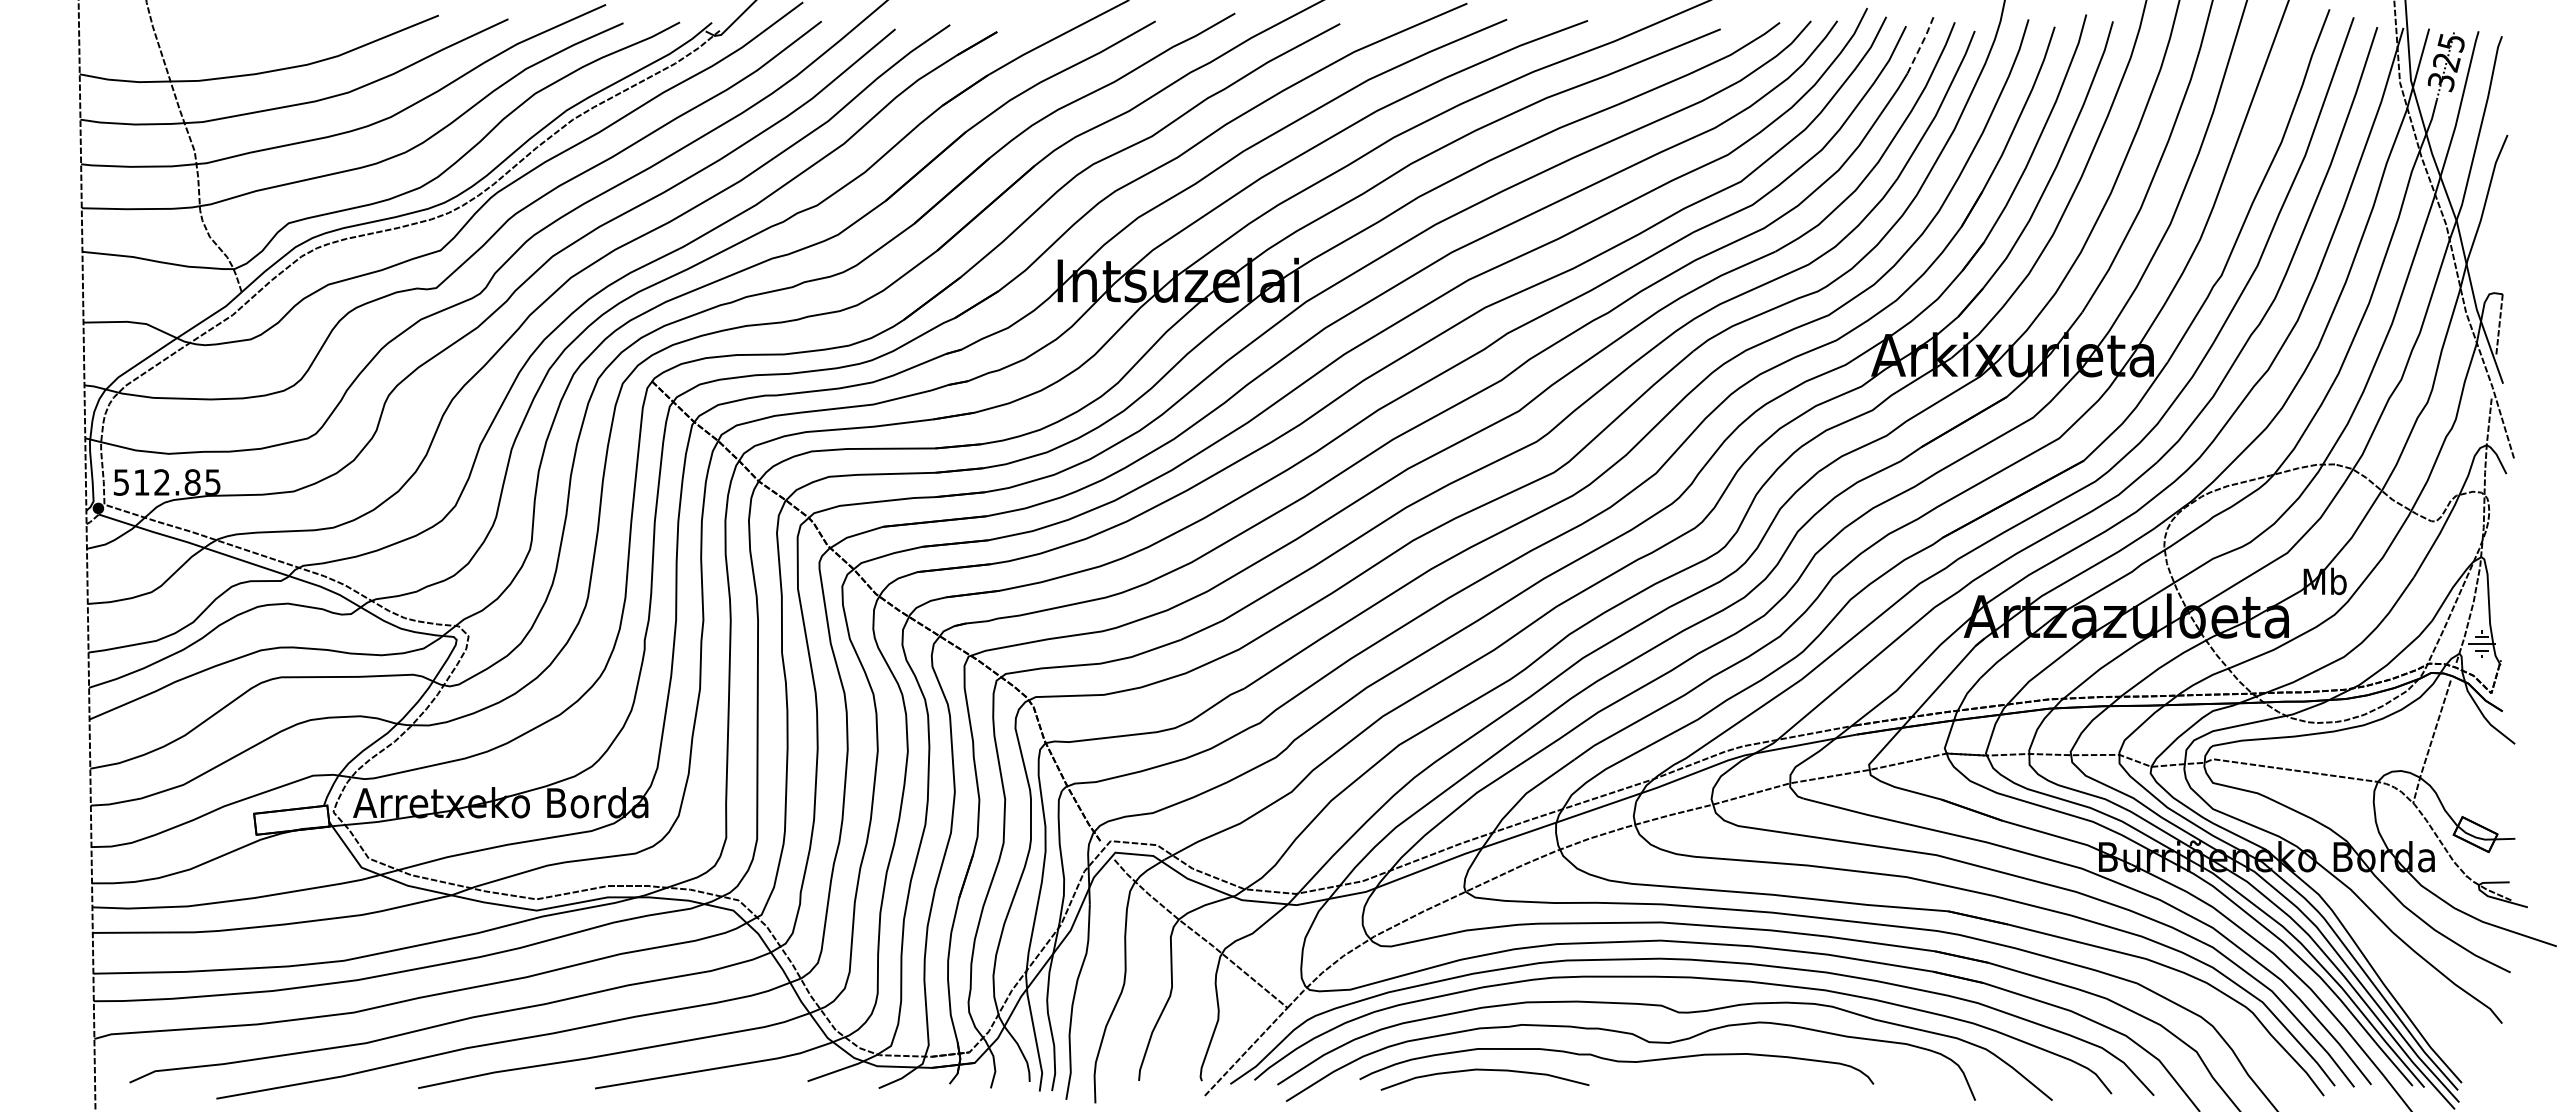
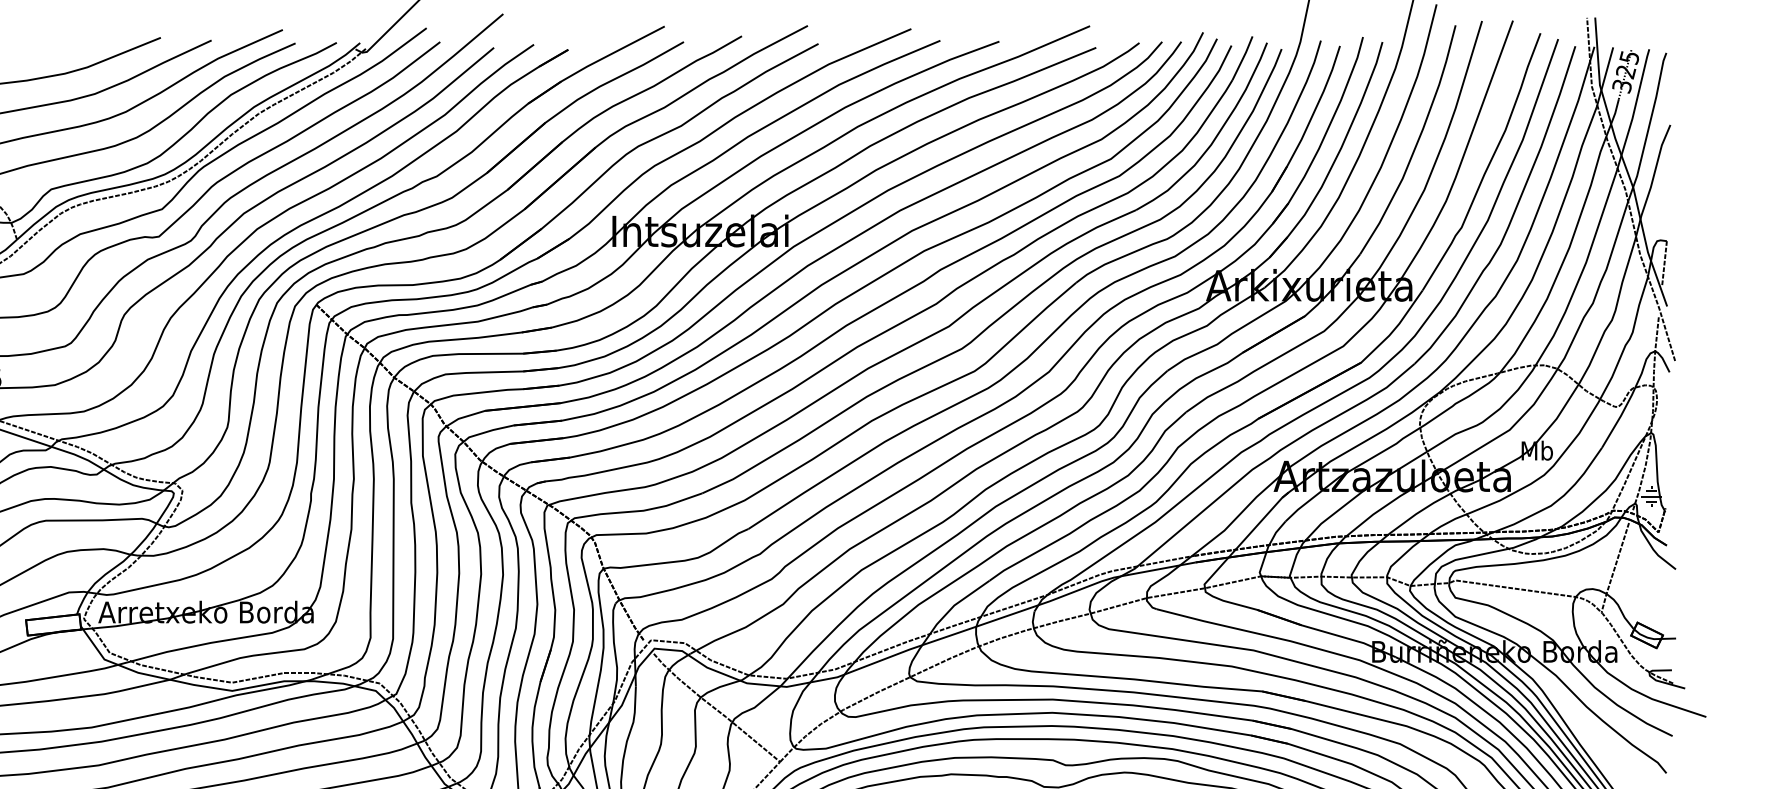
line: (1922, 43) -> (1243, 58), dashed -> solid

